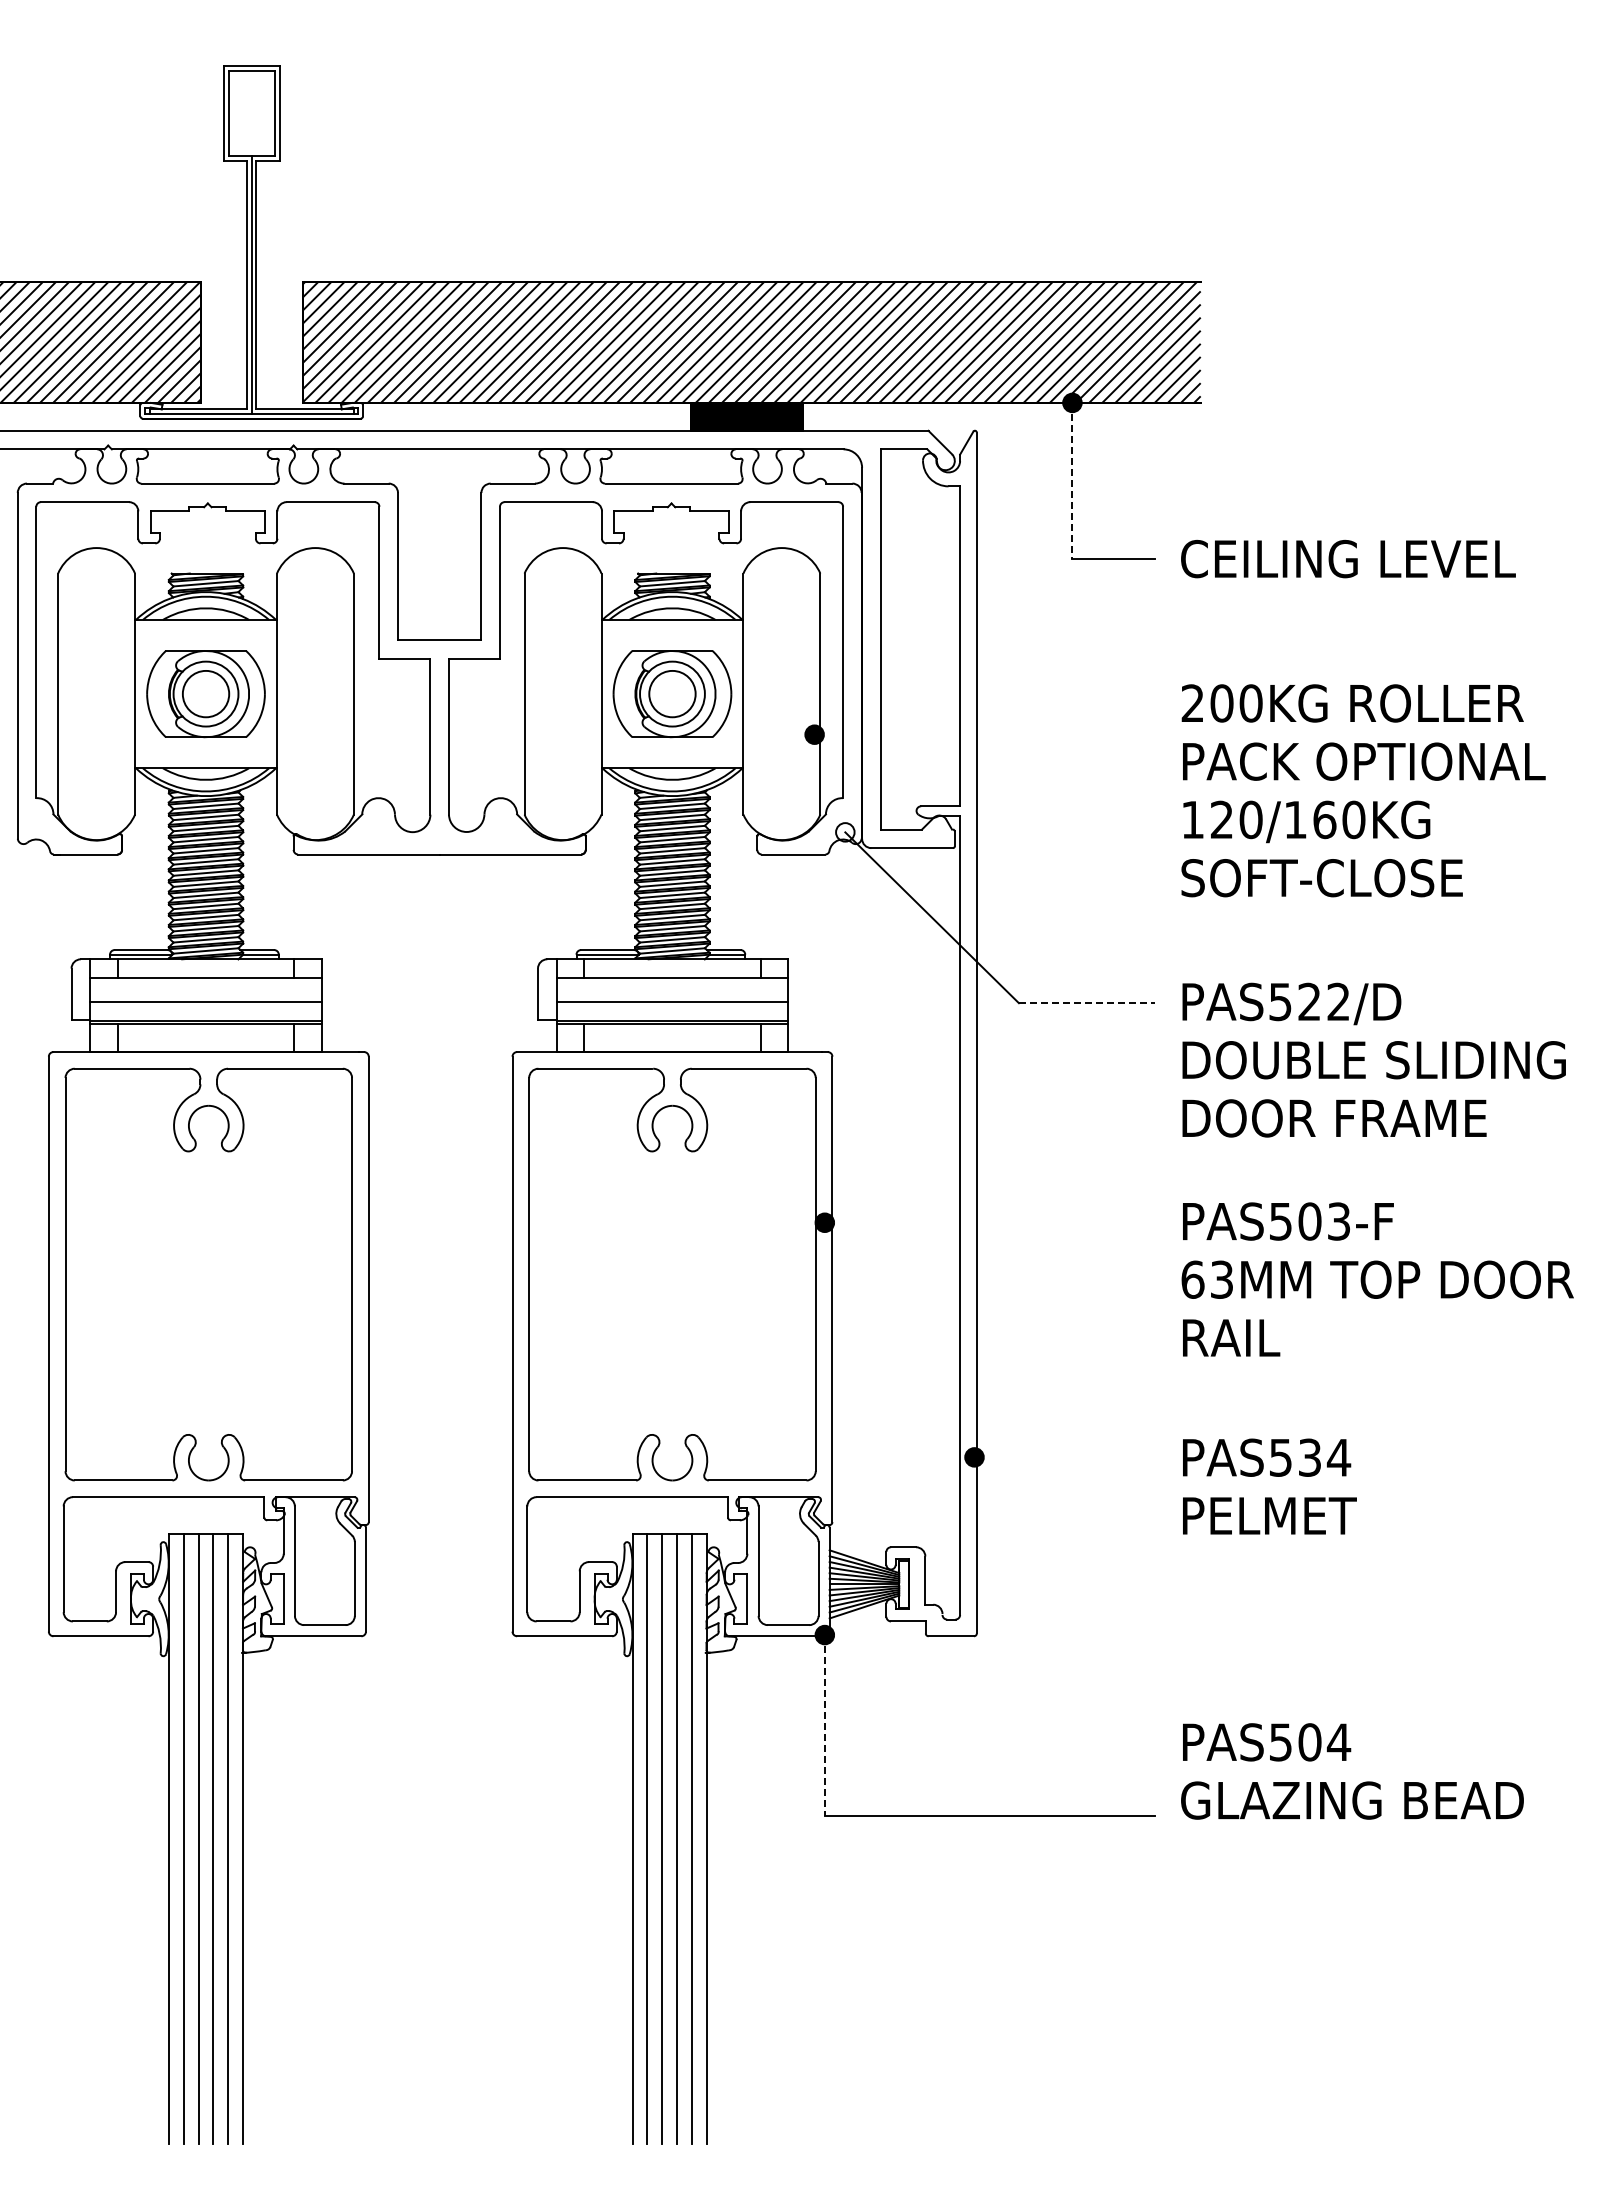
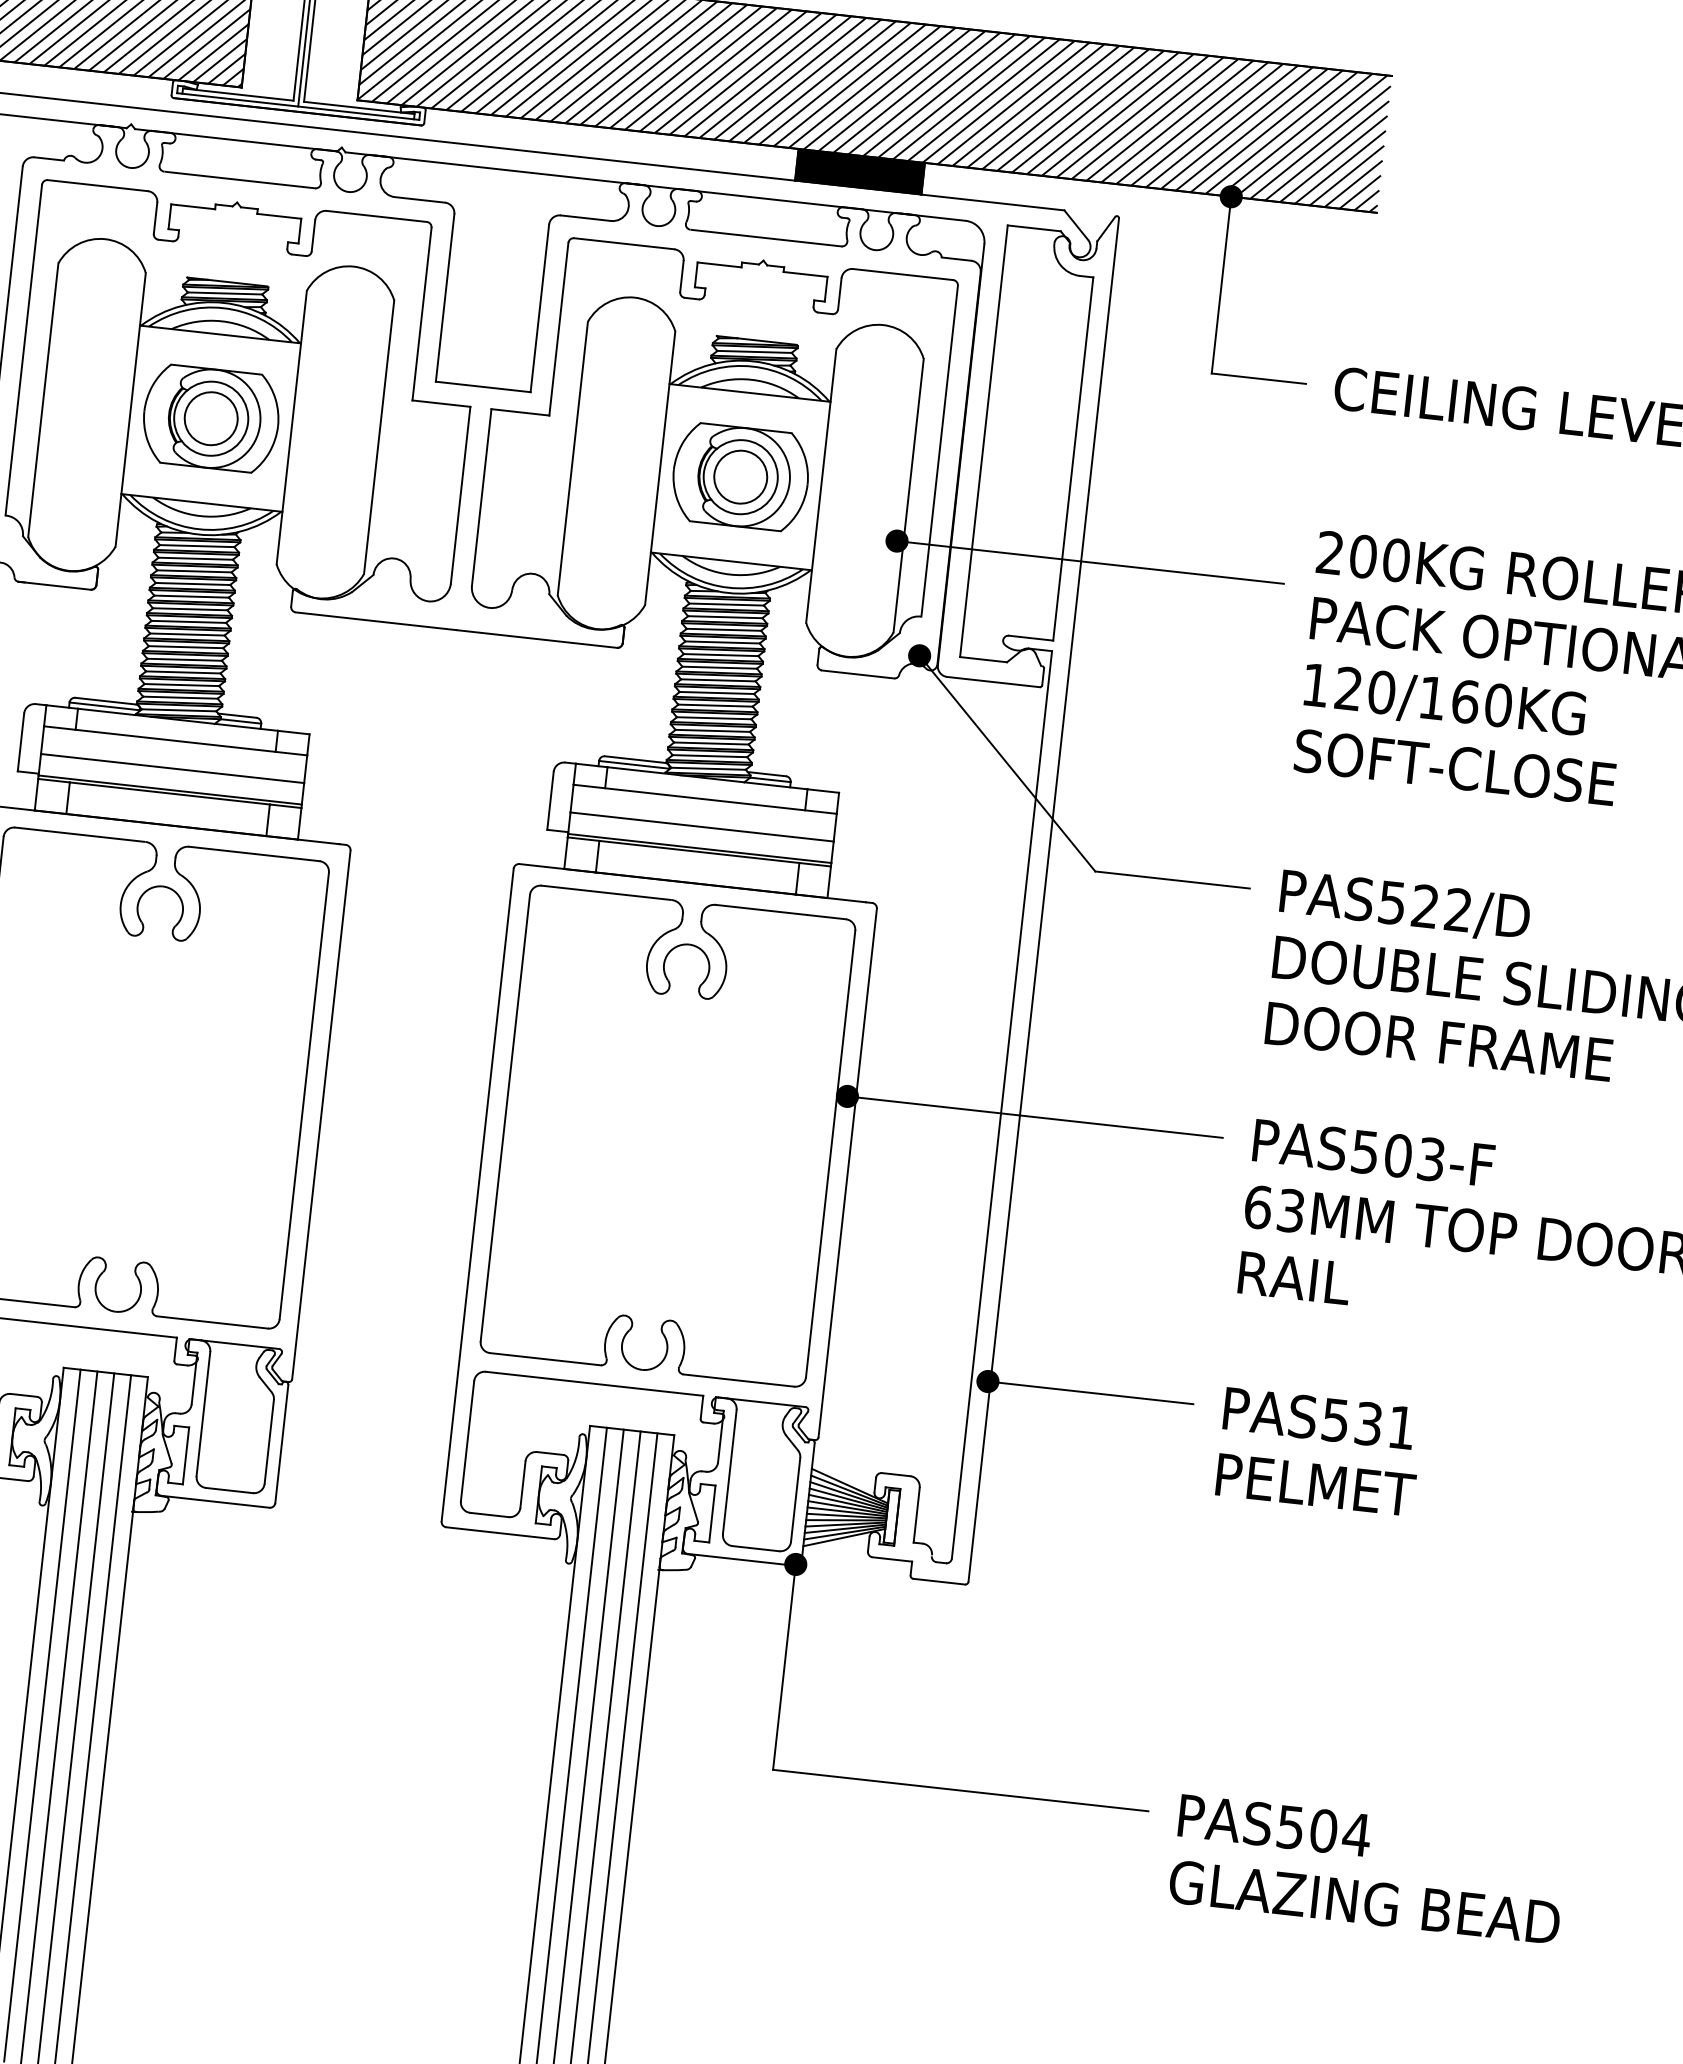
line: (1072, 480) -> (1221, 284), dashed -> solid
line: (984, 734) -> (1089, 562), added
fill: (845, 832) -> (919, 655), added
line: (1087, 1003) -> (1173, 880), dashed -> solid
line: (989, 1222) -> (1034, 1116), added
line: (1064, 1457) -> (1090, 1392), added
text: (1338, 1457) -> (1401, 1427), PAS534 -> PAS531
line: (824, 1726) -> (783, 1668), dashed -> solid
text: (1352, 1771) -> (1368, 1869), moved

